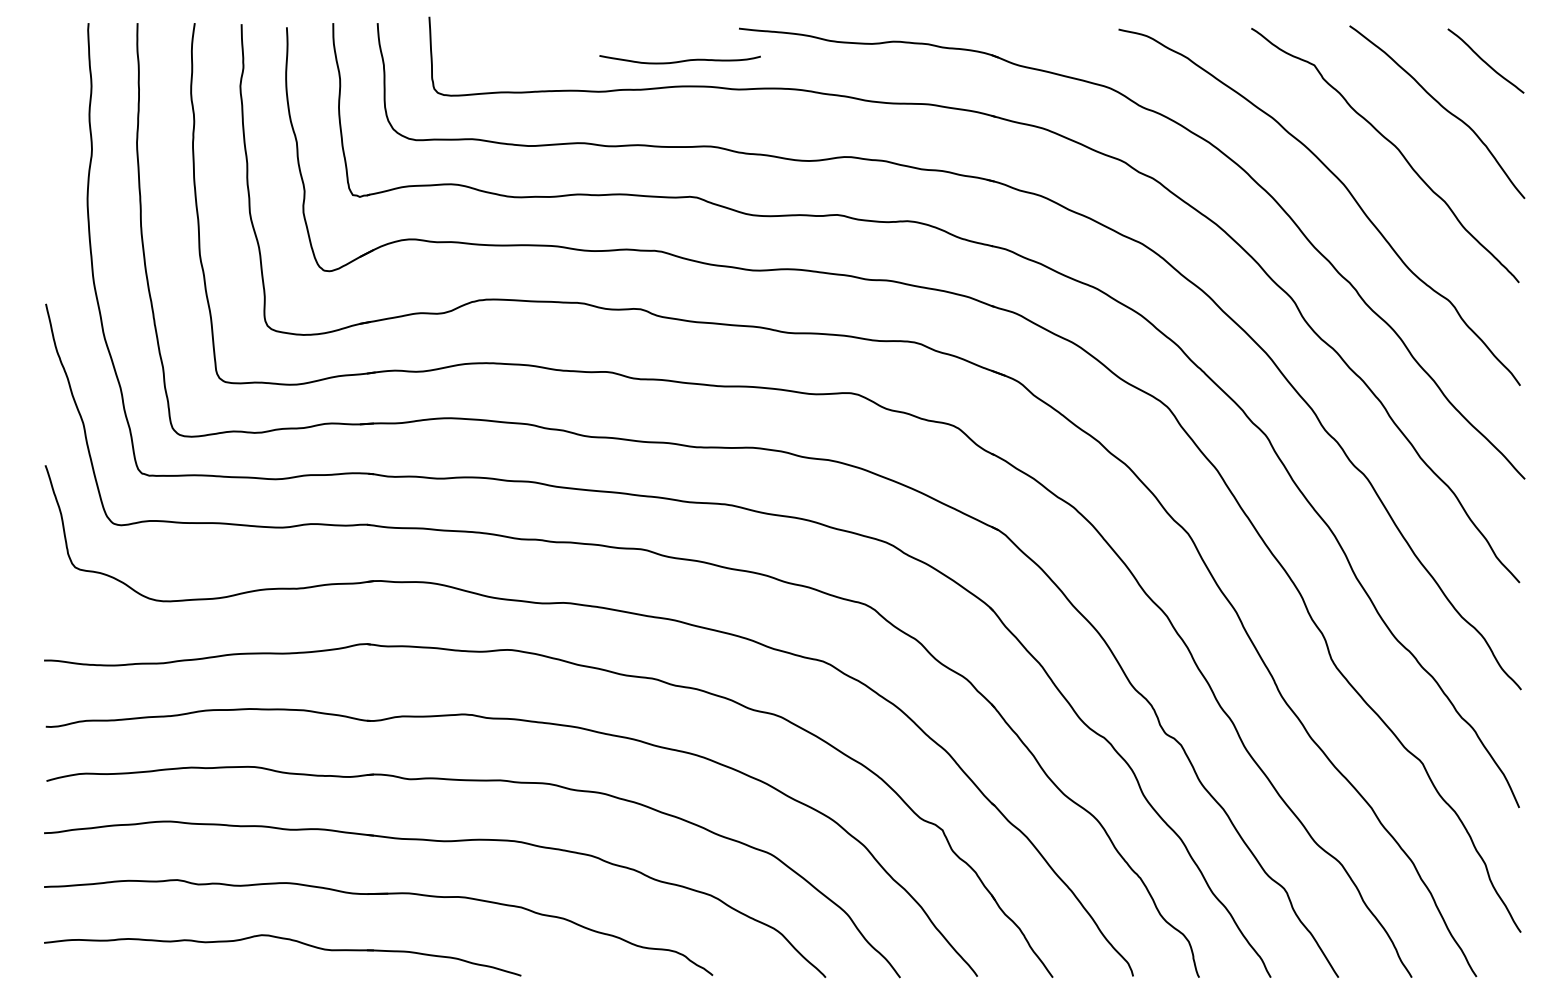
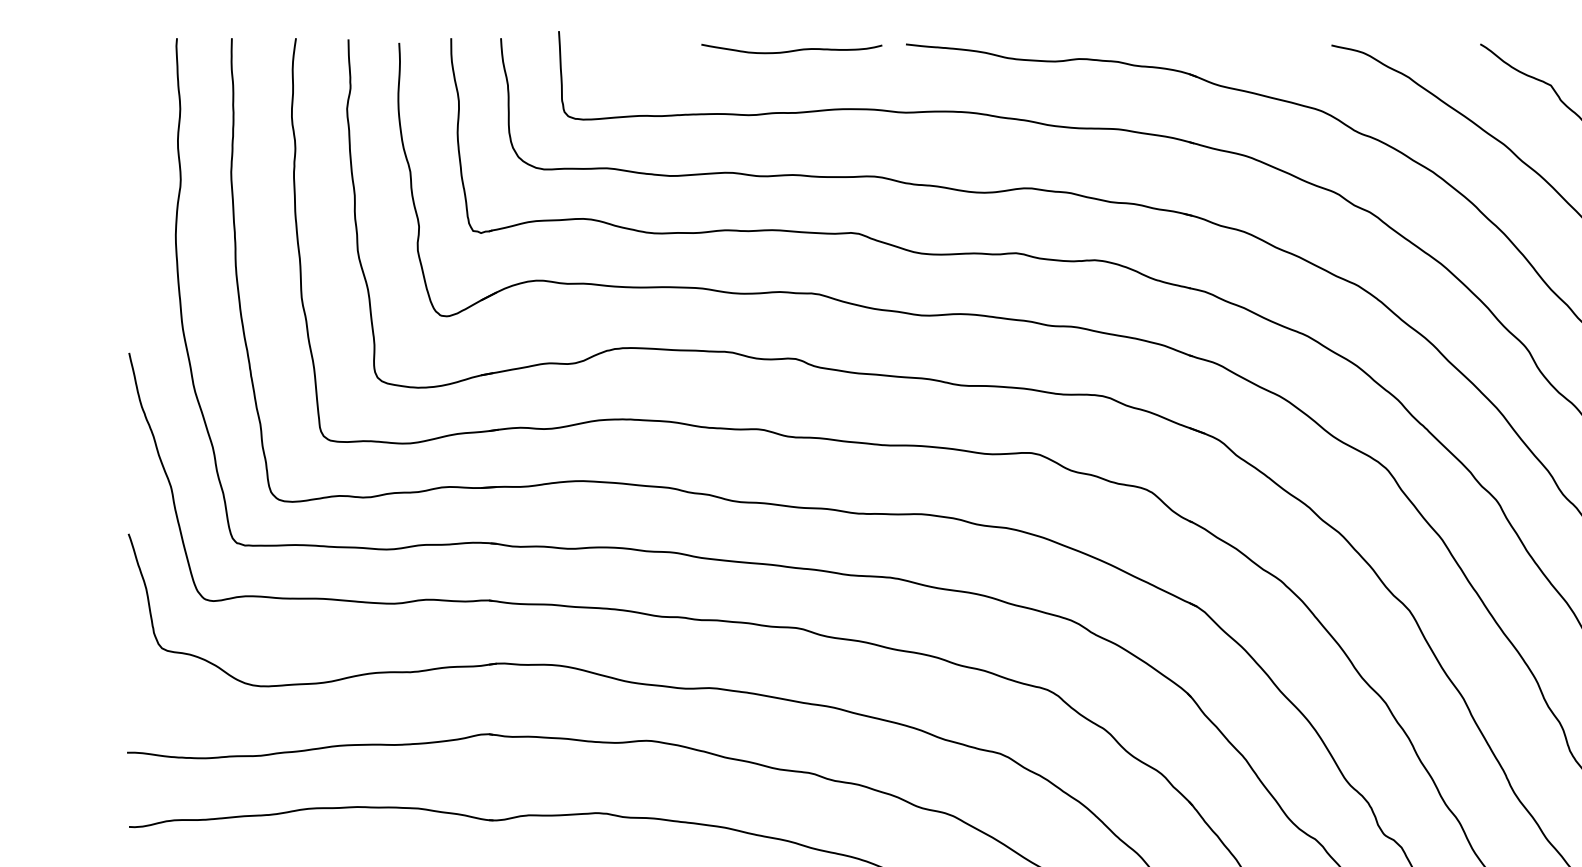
curve: (679, 60) -> (791, 49), moved

